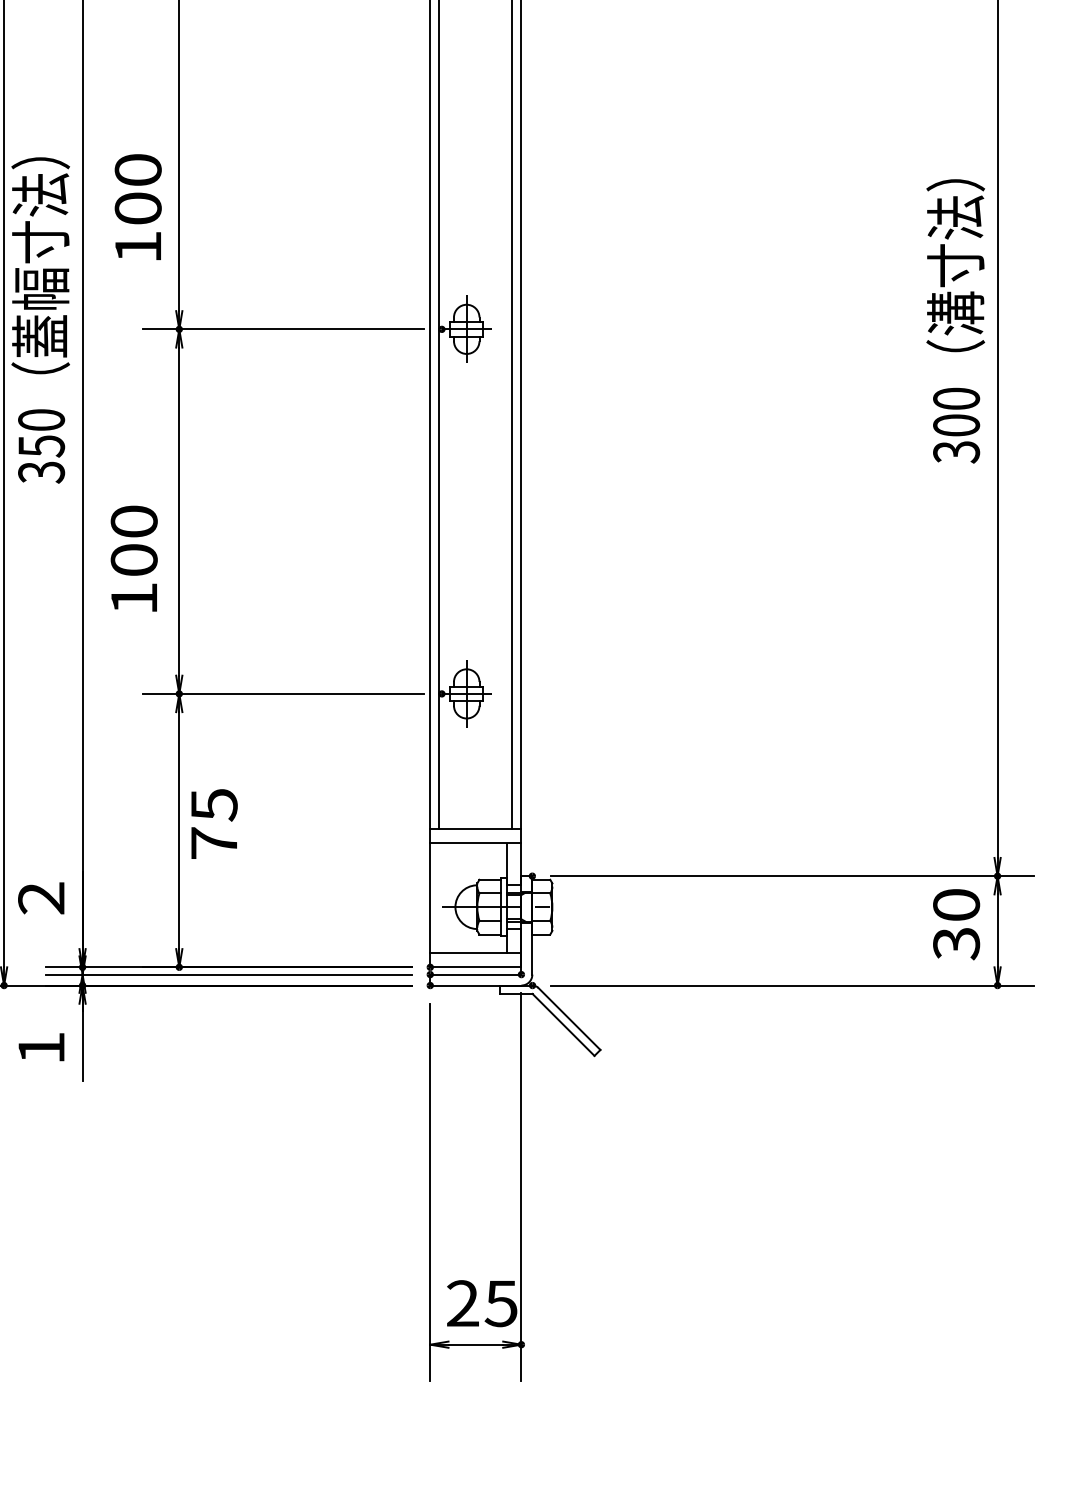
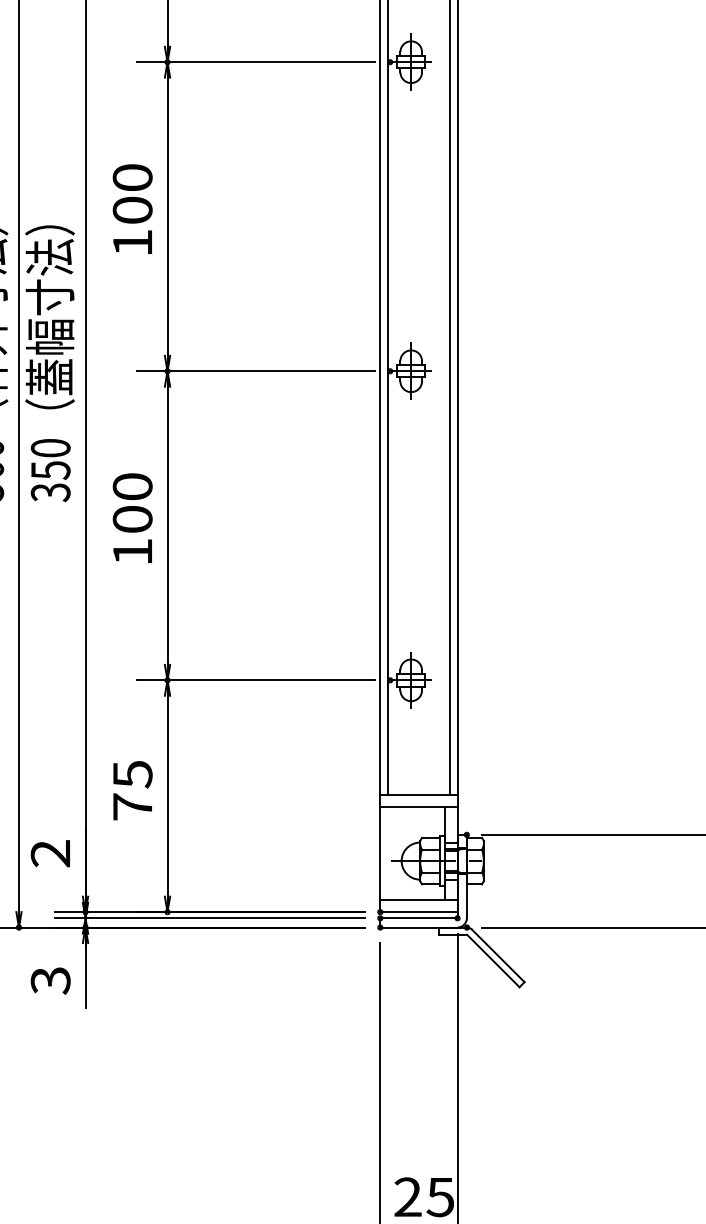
text: (137, 206) -> (132, 208), moved
text: (133, 558) -> (132, 518), moved
text: (214, 823) -> (132, 790), moved
text: (41, 1048) -> (50, 980), 1 -> 3

